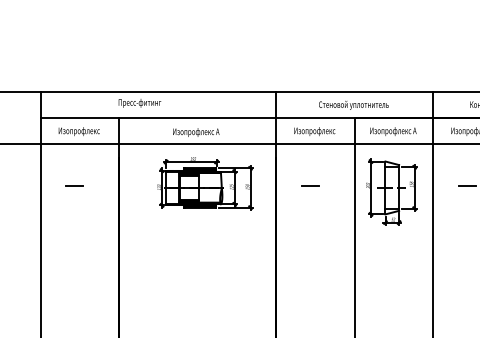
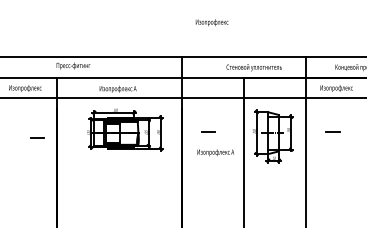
text: (353, 105) -> (253, 67), moved
text: (314, 131) -> (211, 22), moved
text: (393, 131) -> (215, 152), moved
line: (74, 185) -> (37, 137), moved

